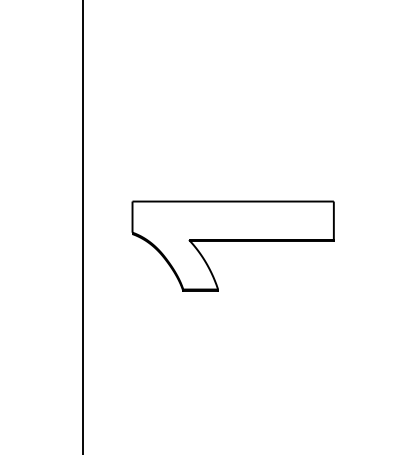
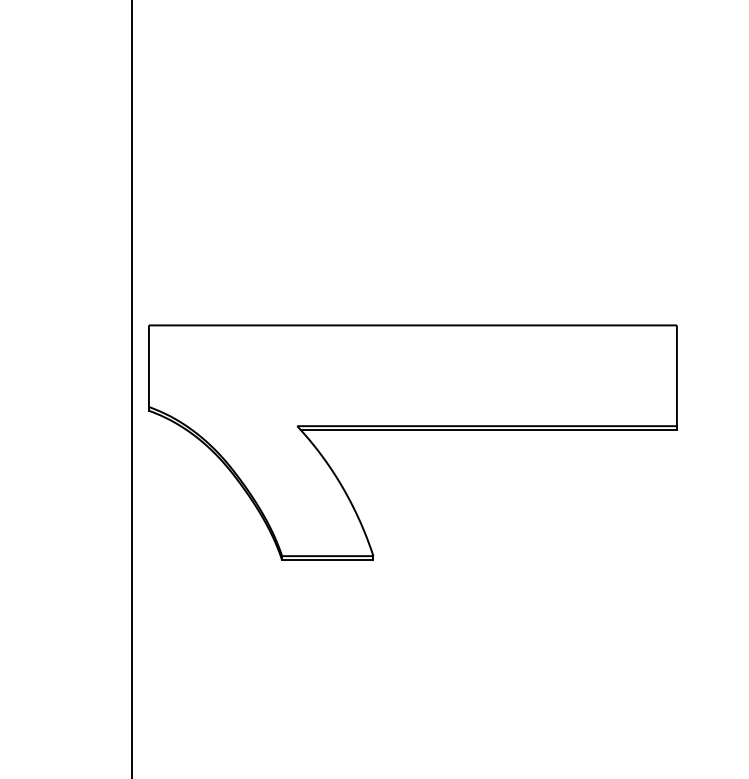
part: (232, 245) -> (411, 441), size x1.4

